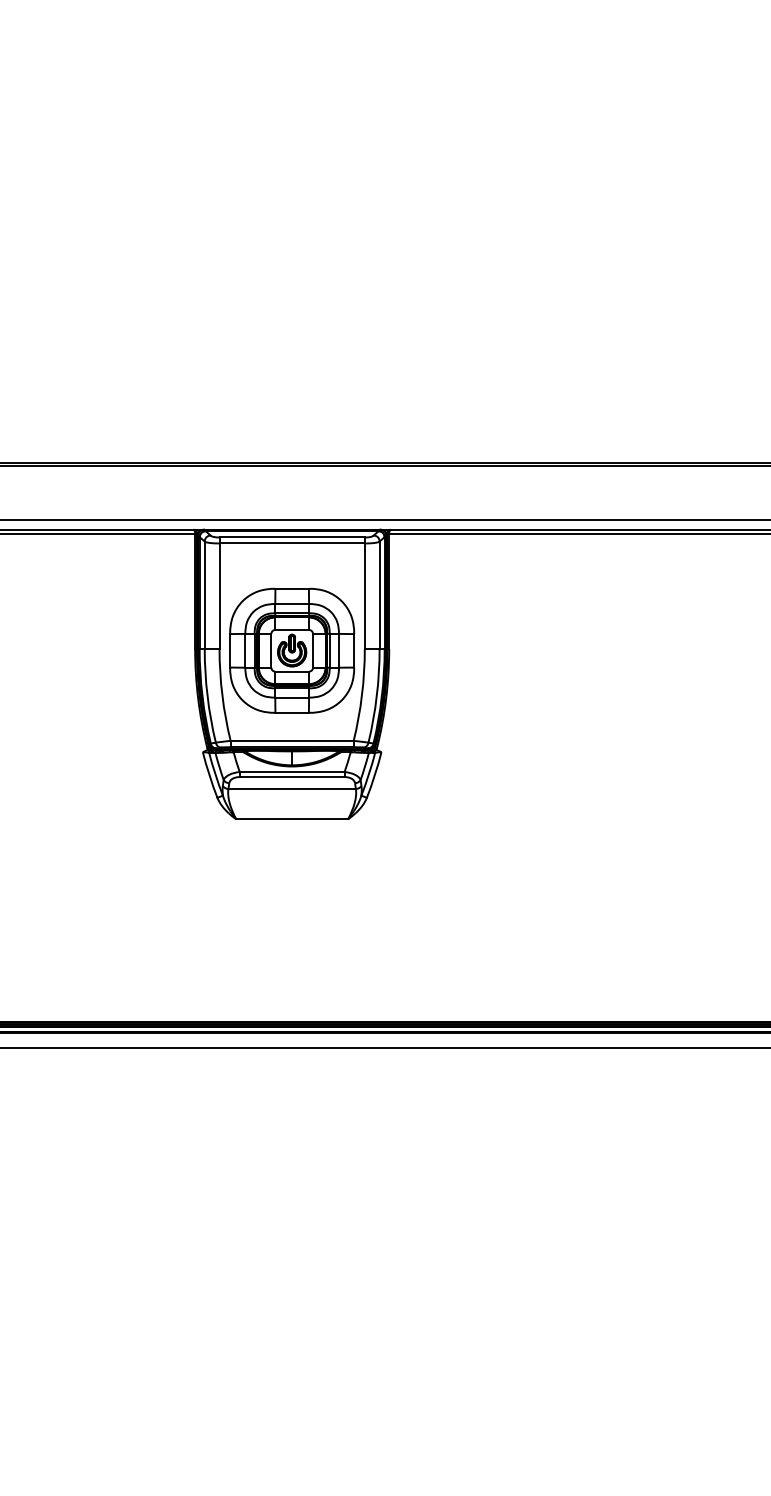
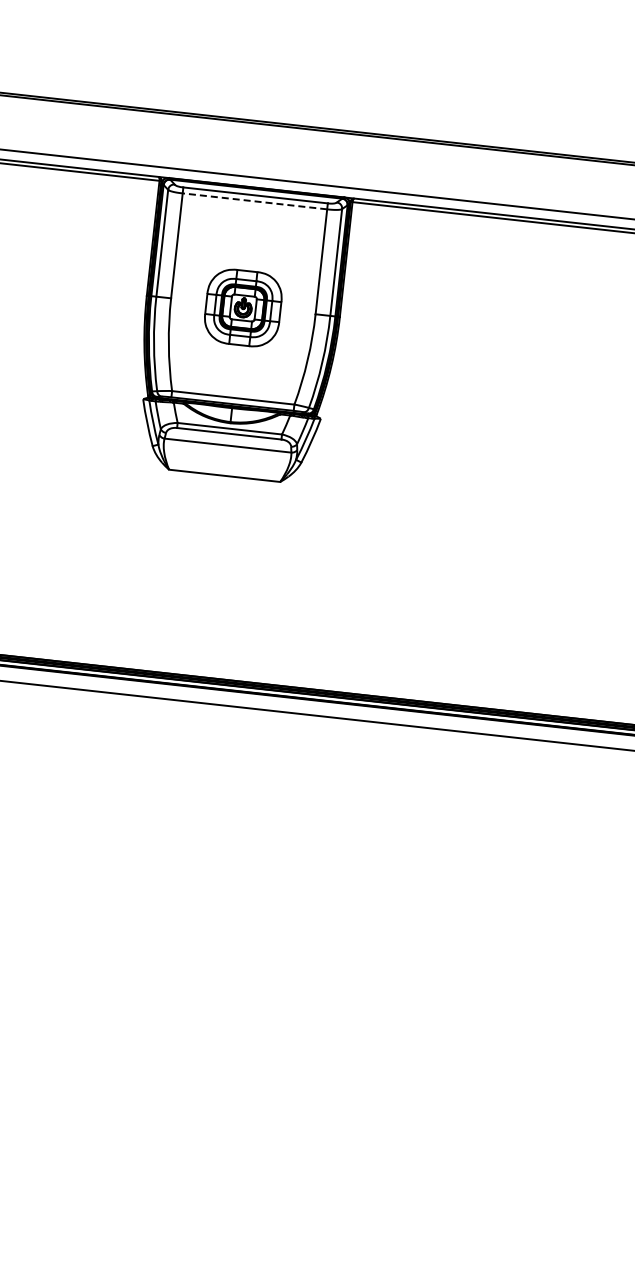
line: (292, 543) -> (255, 201), solid -> dashed
part: (292, 650) -> (243, 307), size x0.6

